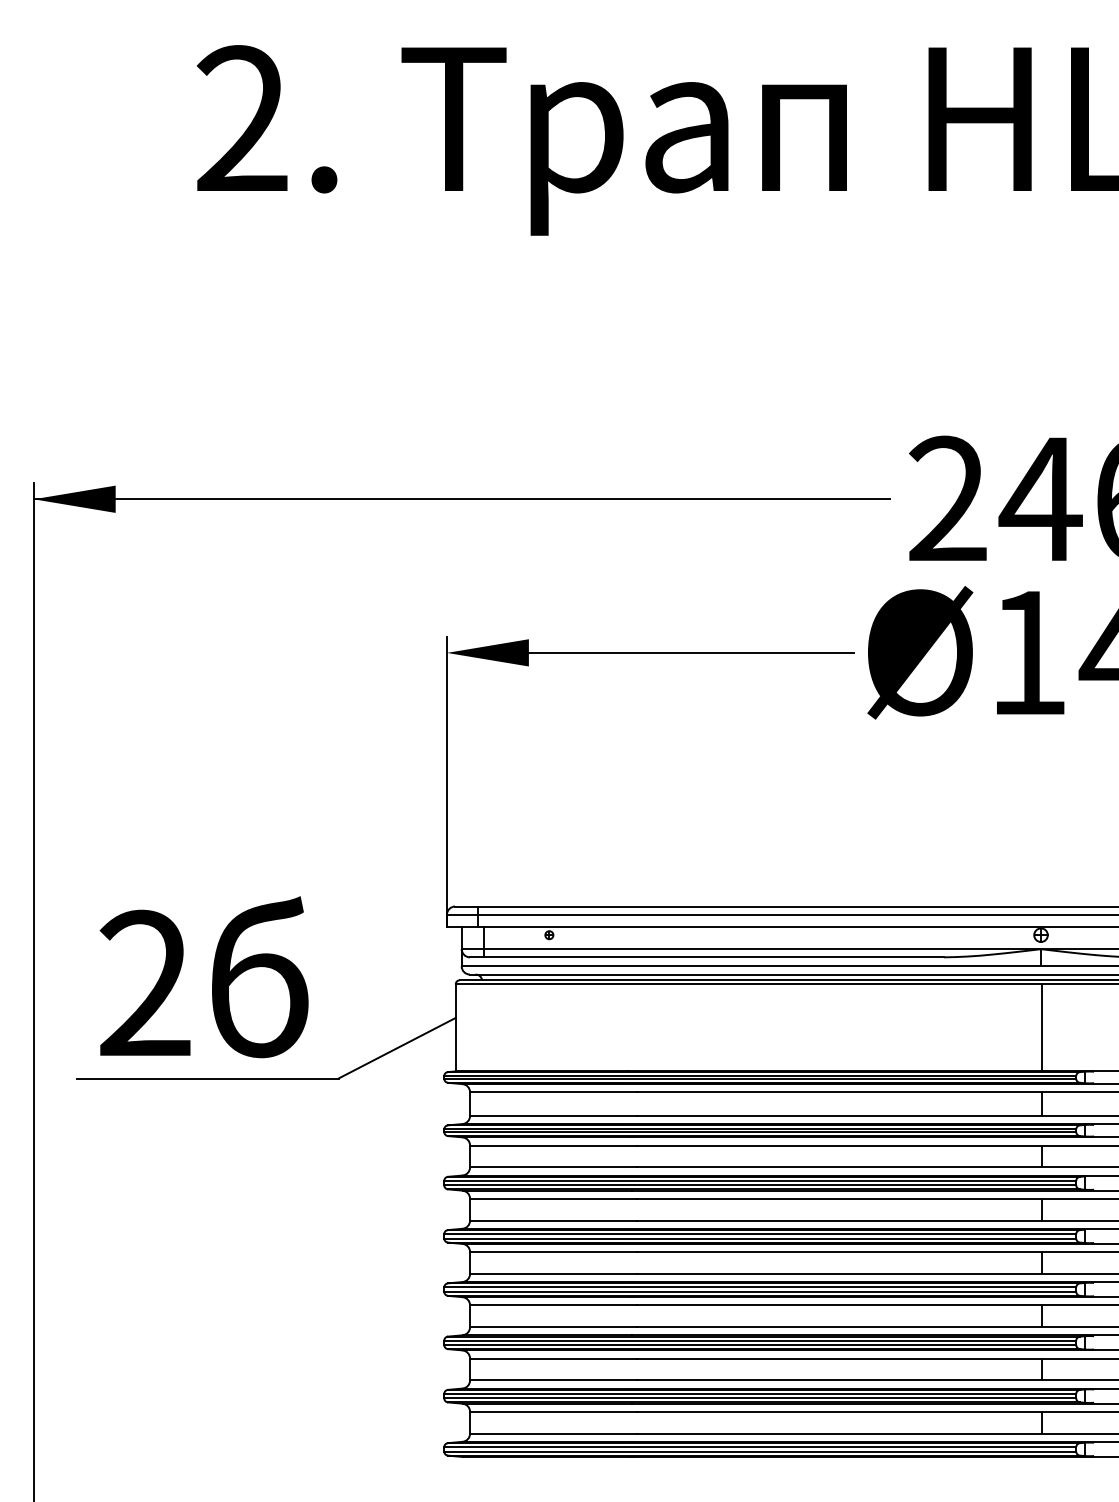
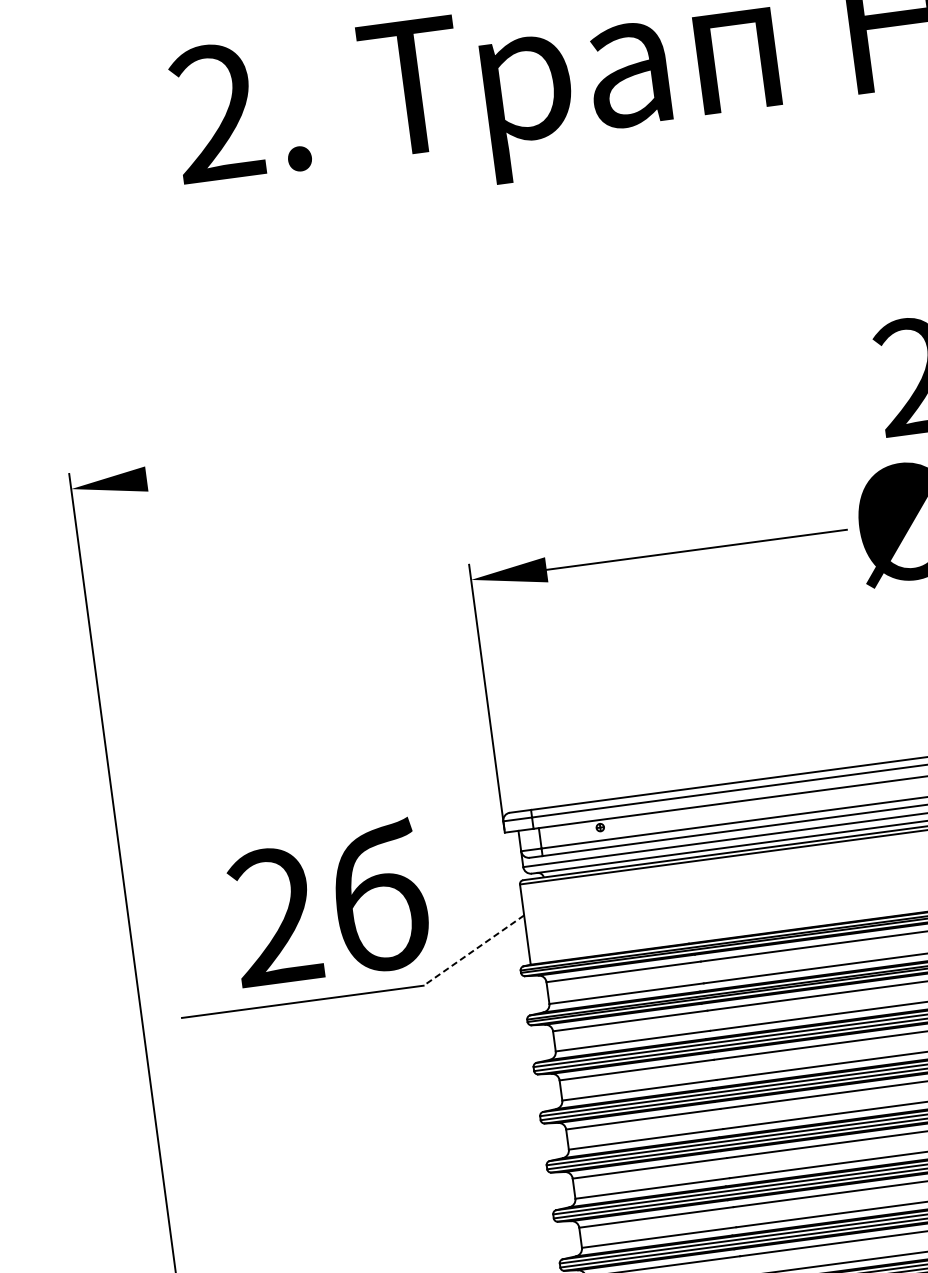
line: (461, 499) -> (465, 436), removed
text: (203, 977) -> (328, 903), moved
line: (397, 1048) -> (474, 950), solid -> dashed

